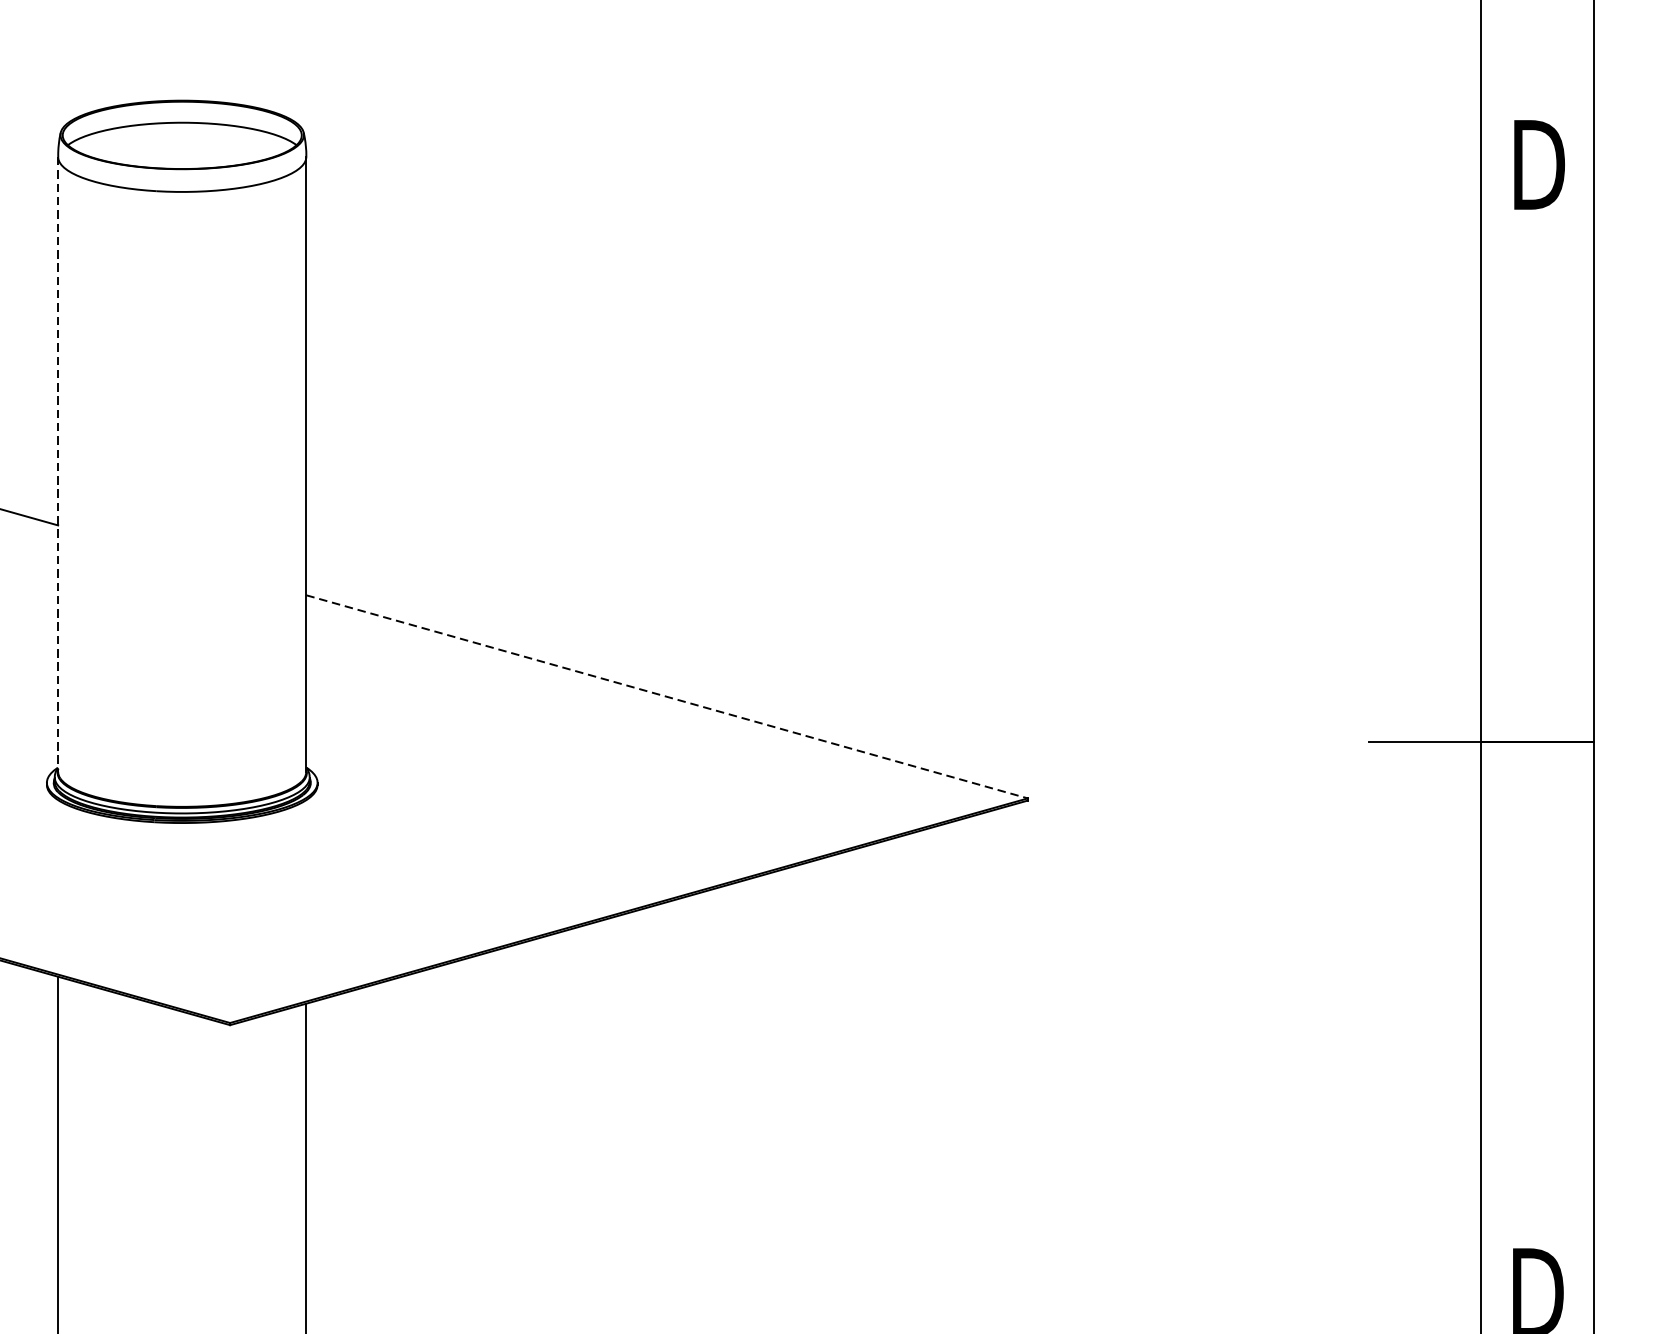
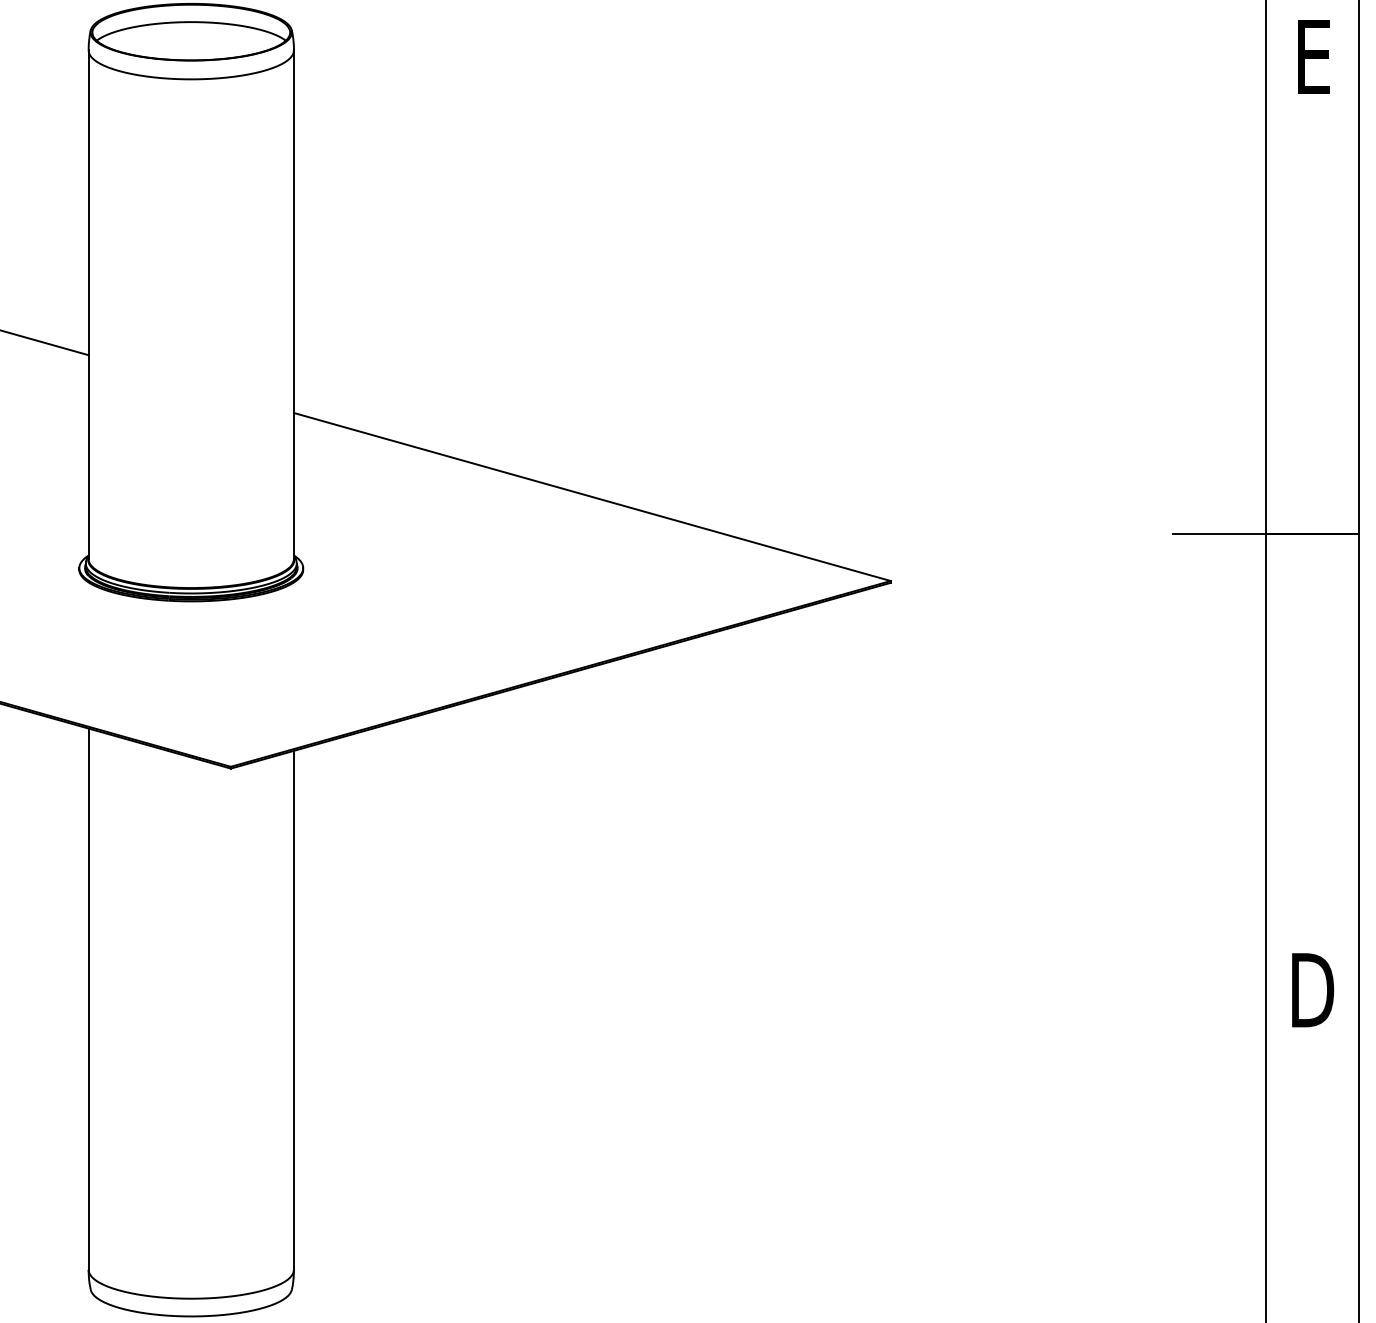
text: (1540, 164) -> (1314, 56), D -> E
line: (57, 465) -> (88, 305), dashed -> solid
line: (667, 697) -> (592, 497), dashed -> solid

